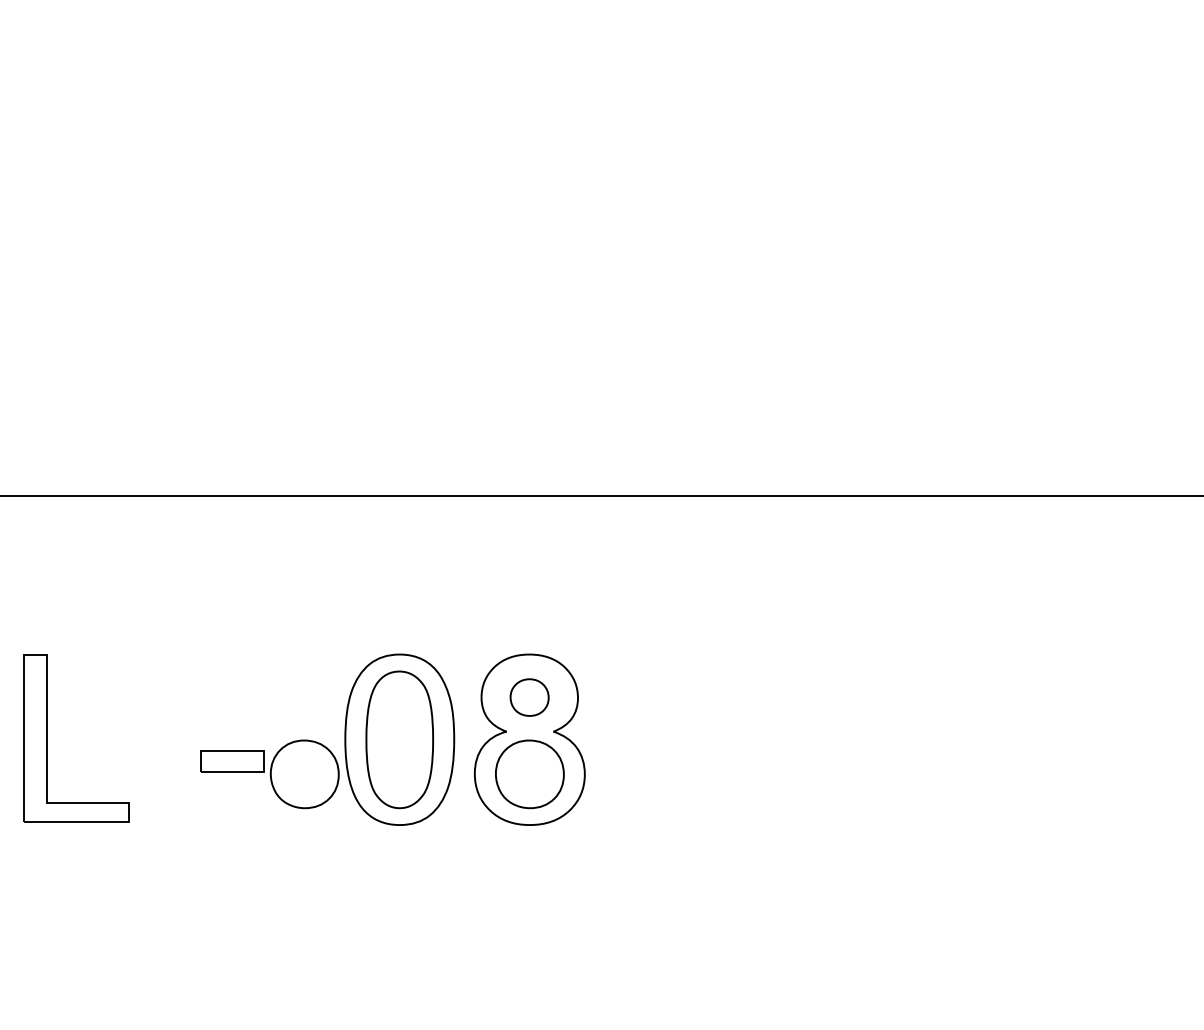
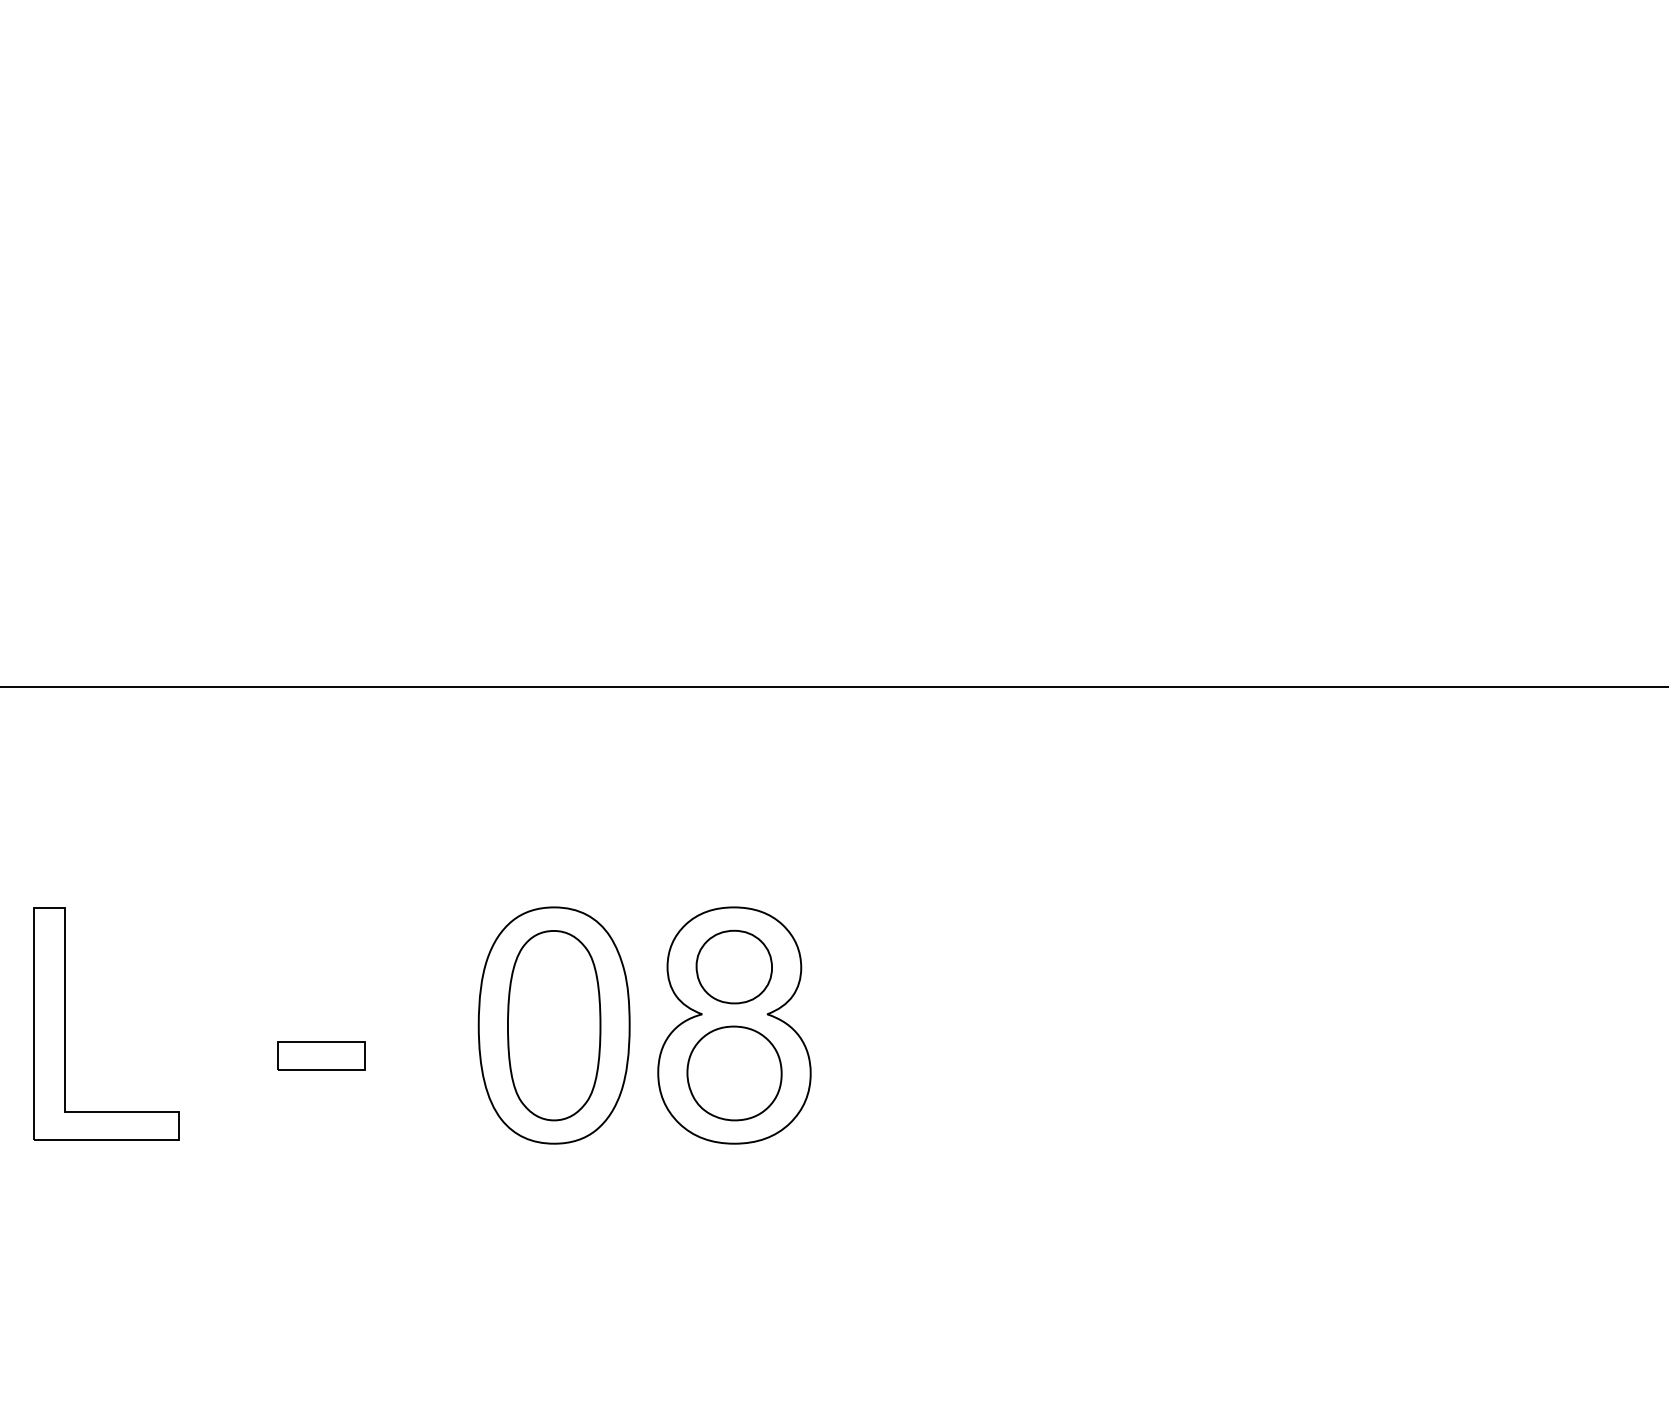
part: (529, 697) -> (733, 966), size x1.43
part: (304, 774) -> (422, 1073), removed

